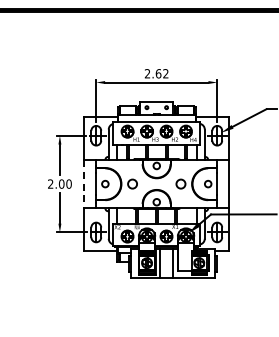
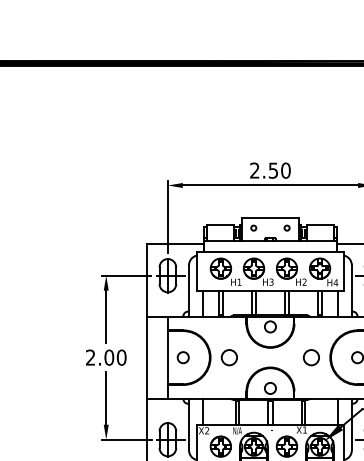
text: (161, 73) -> (278, 170), 2.62 -> 2.50
line: (84, 184) -> (147, 358), dashed -> solid

